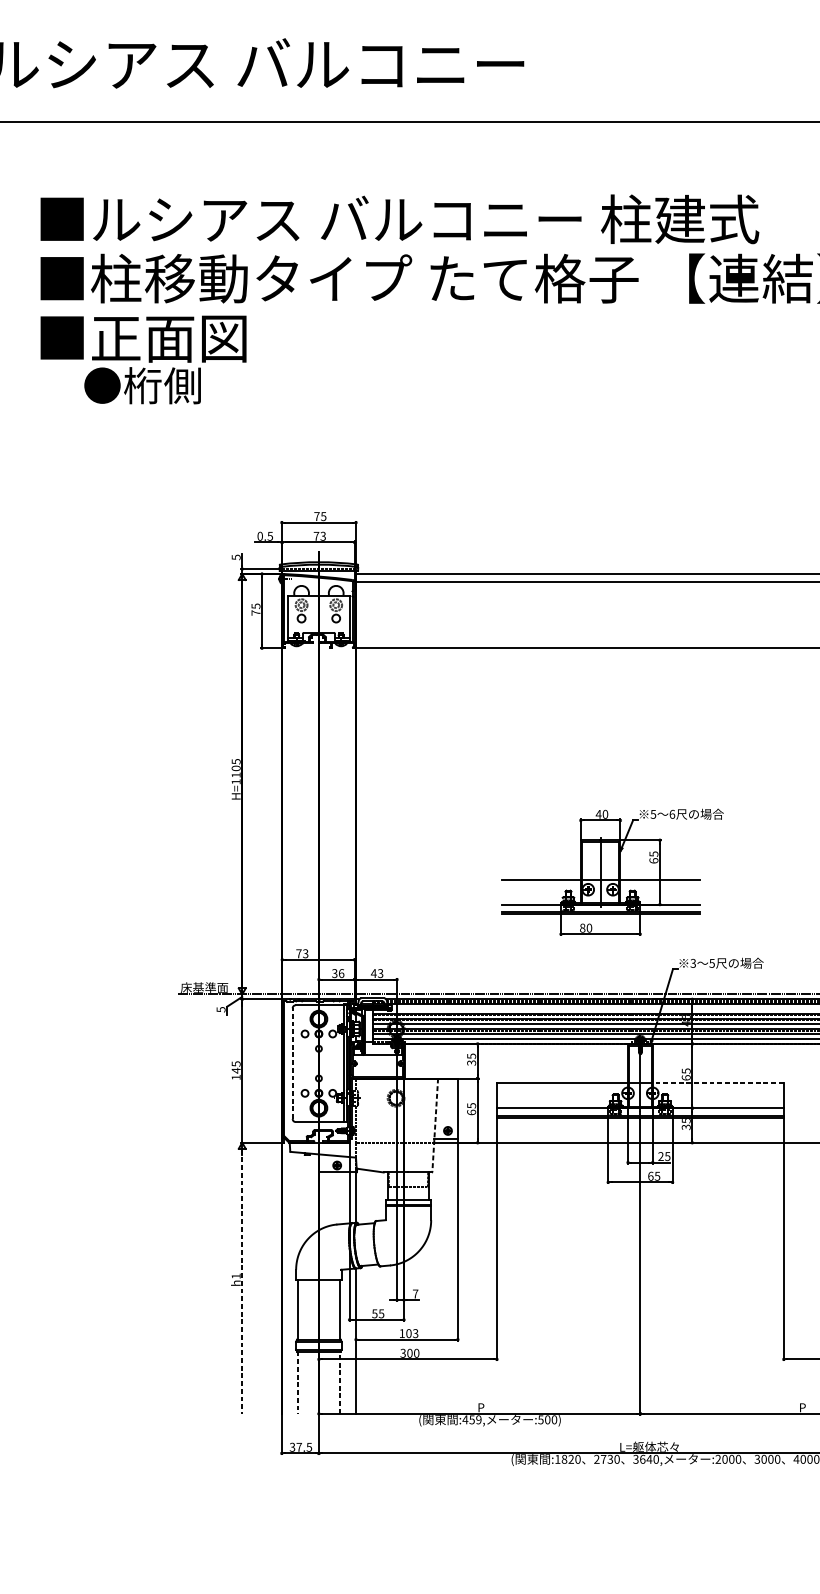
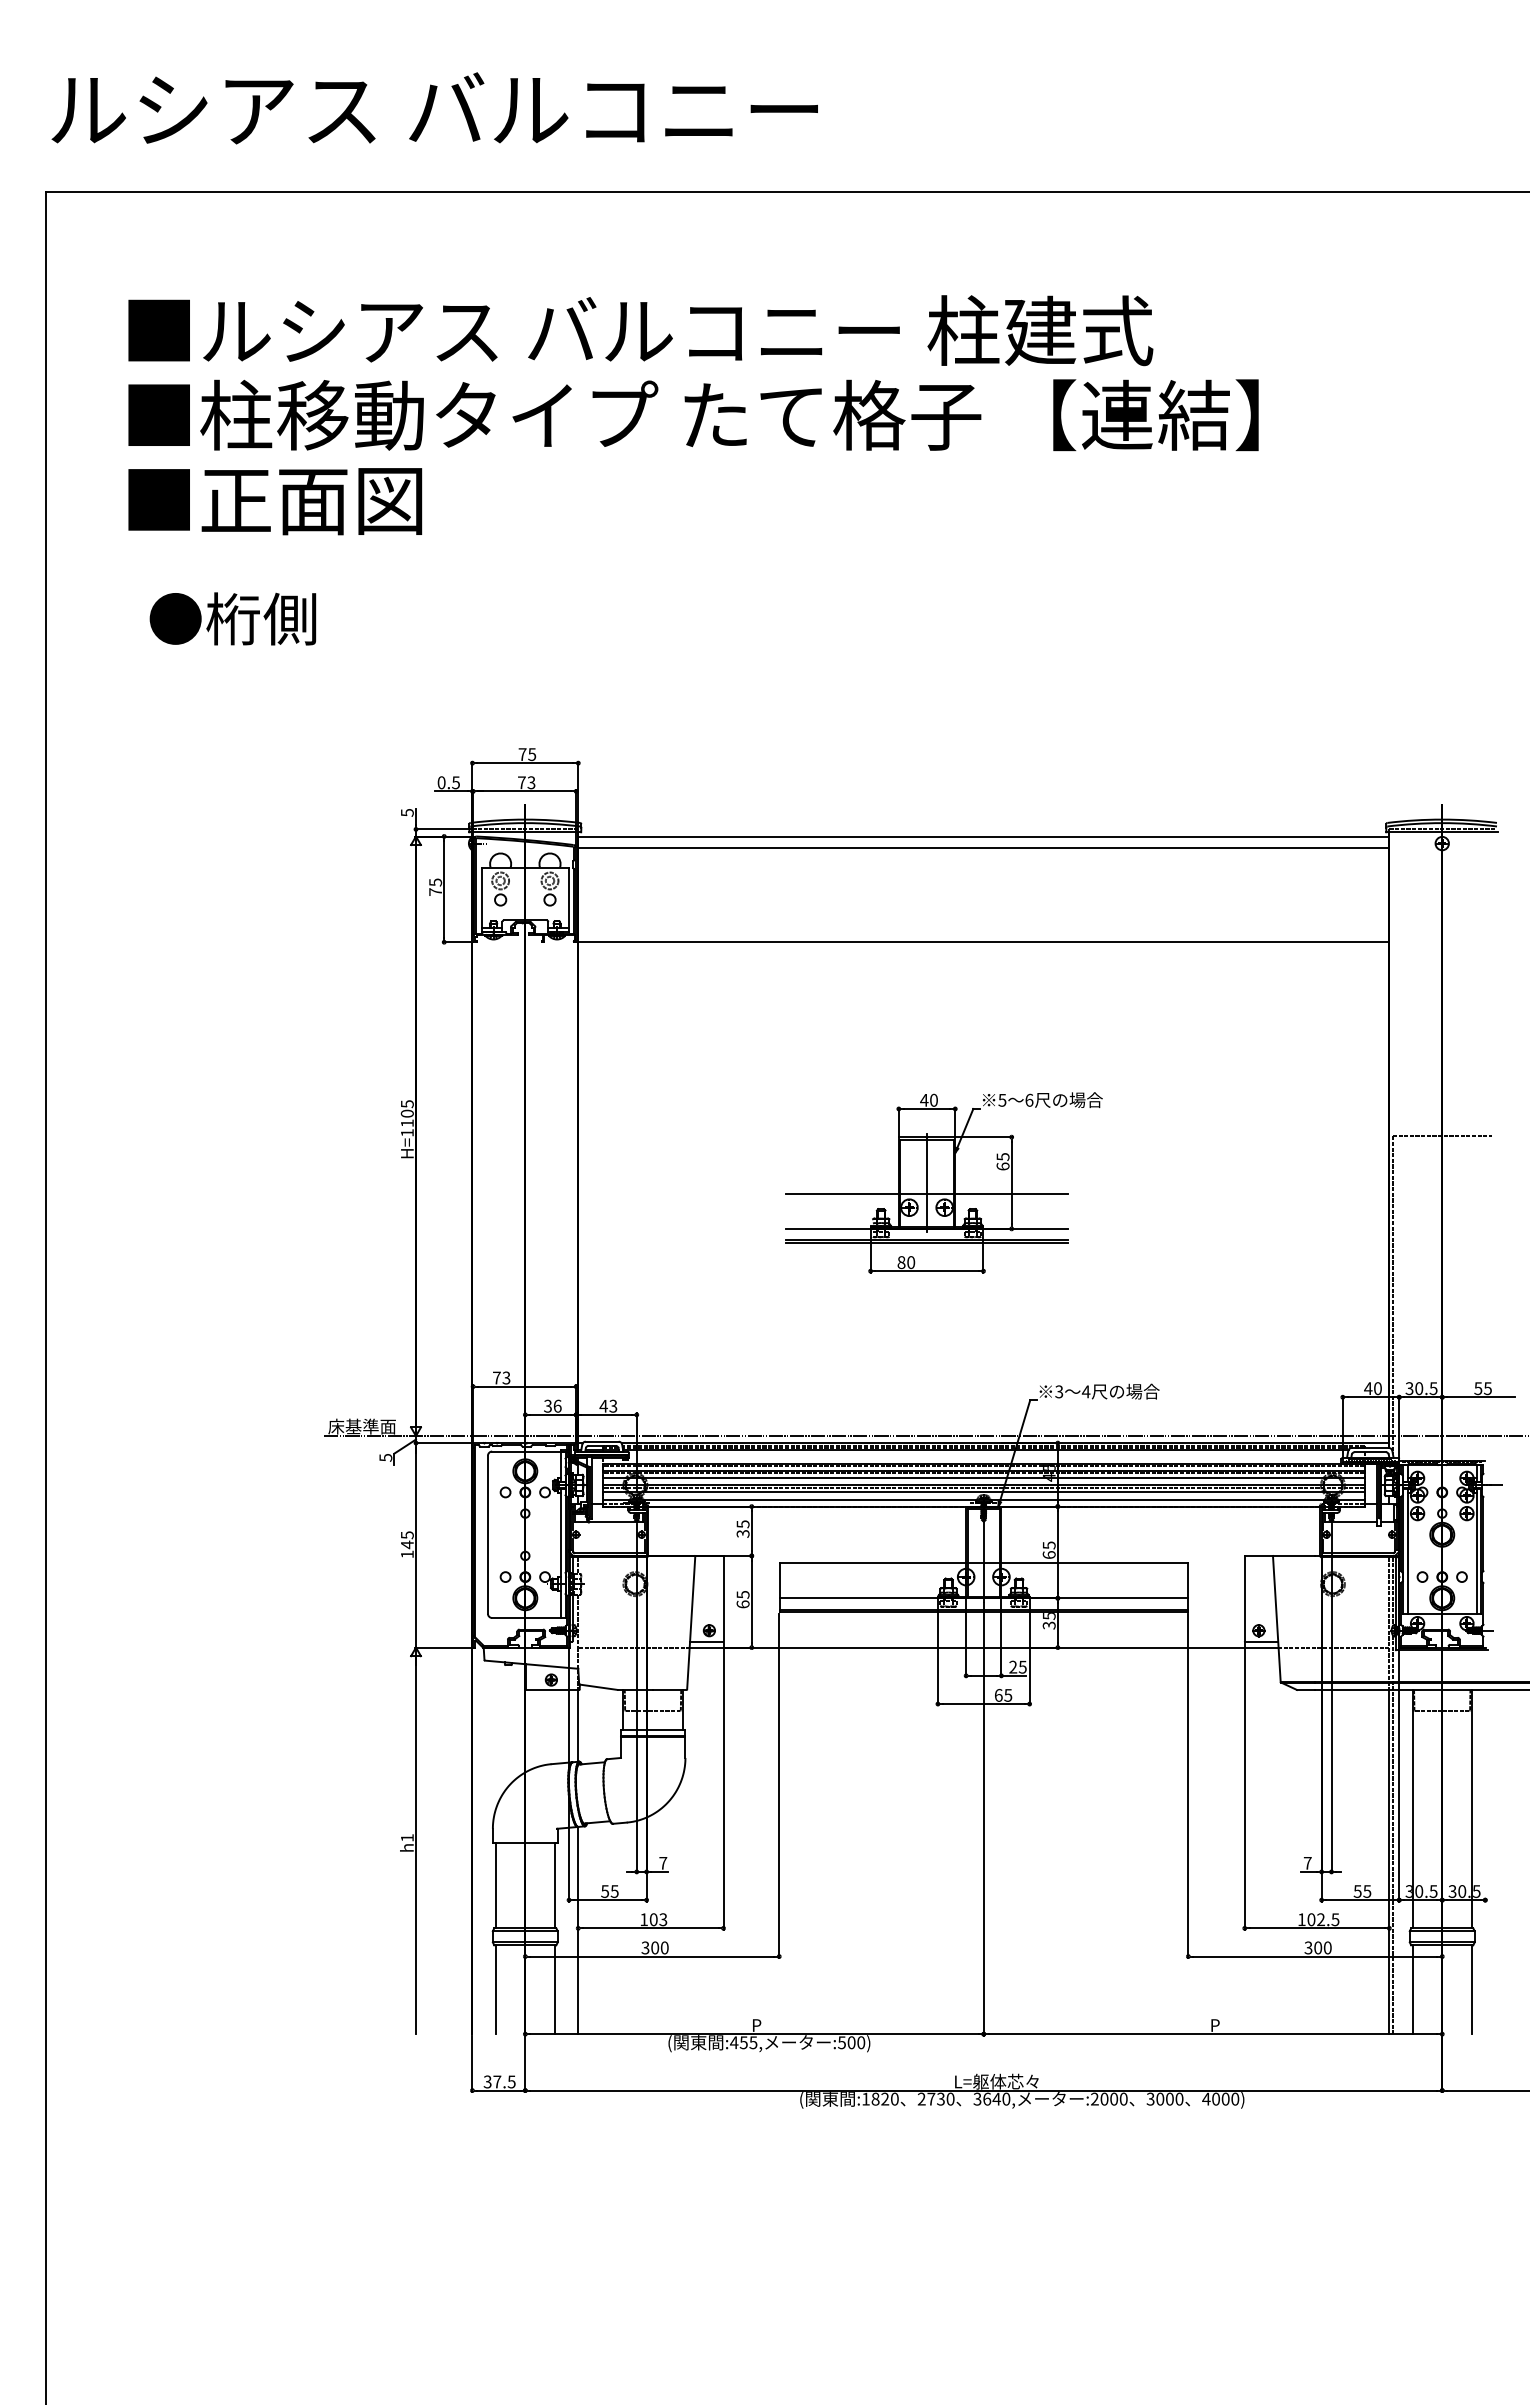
text: (142, 385) -> (232, 618), moved
part: (612, 872) -> (943, 1182), moved
text: (711, 963) -> (1085, 1391), 5 -> 4
line: (292, 1063) -> (487, 1534), dashed -> solid
line: (718, 1083) -> (1094, 1562), dashed -> solid
line: (435, 1125) -> (691, 1622), dashed -> solid
line: (242, 1282) -> (416, 1846), dashed -> solid
line: (339, 1382) -> (554, 1989), dashed -> solid
line: (297, 1383) -> (495, 1990), dashed -> solid
text: (478, 1419) -> (753, 2042), :459, -> :455,

